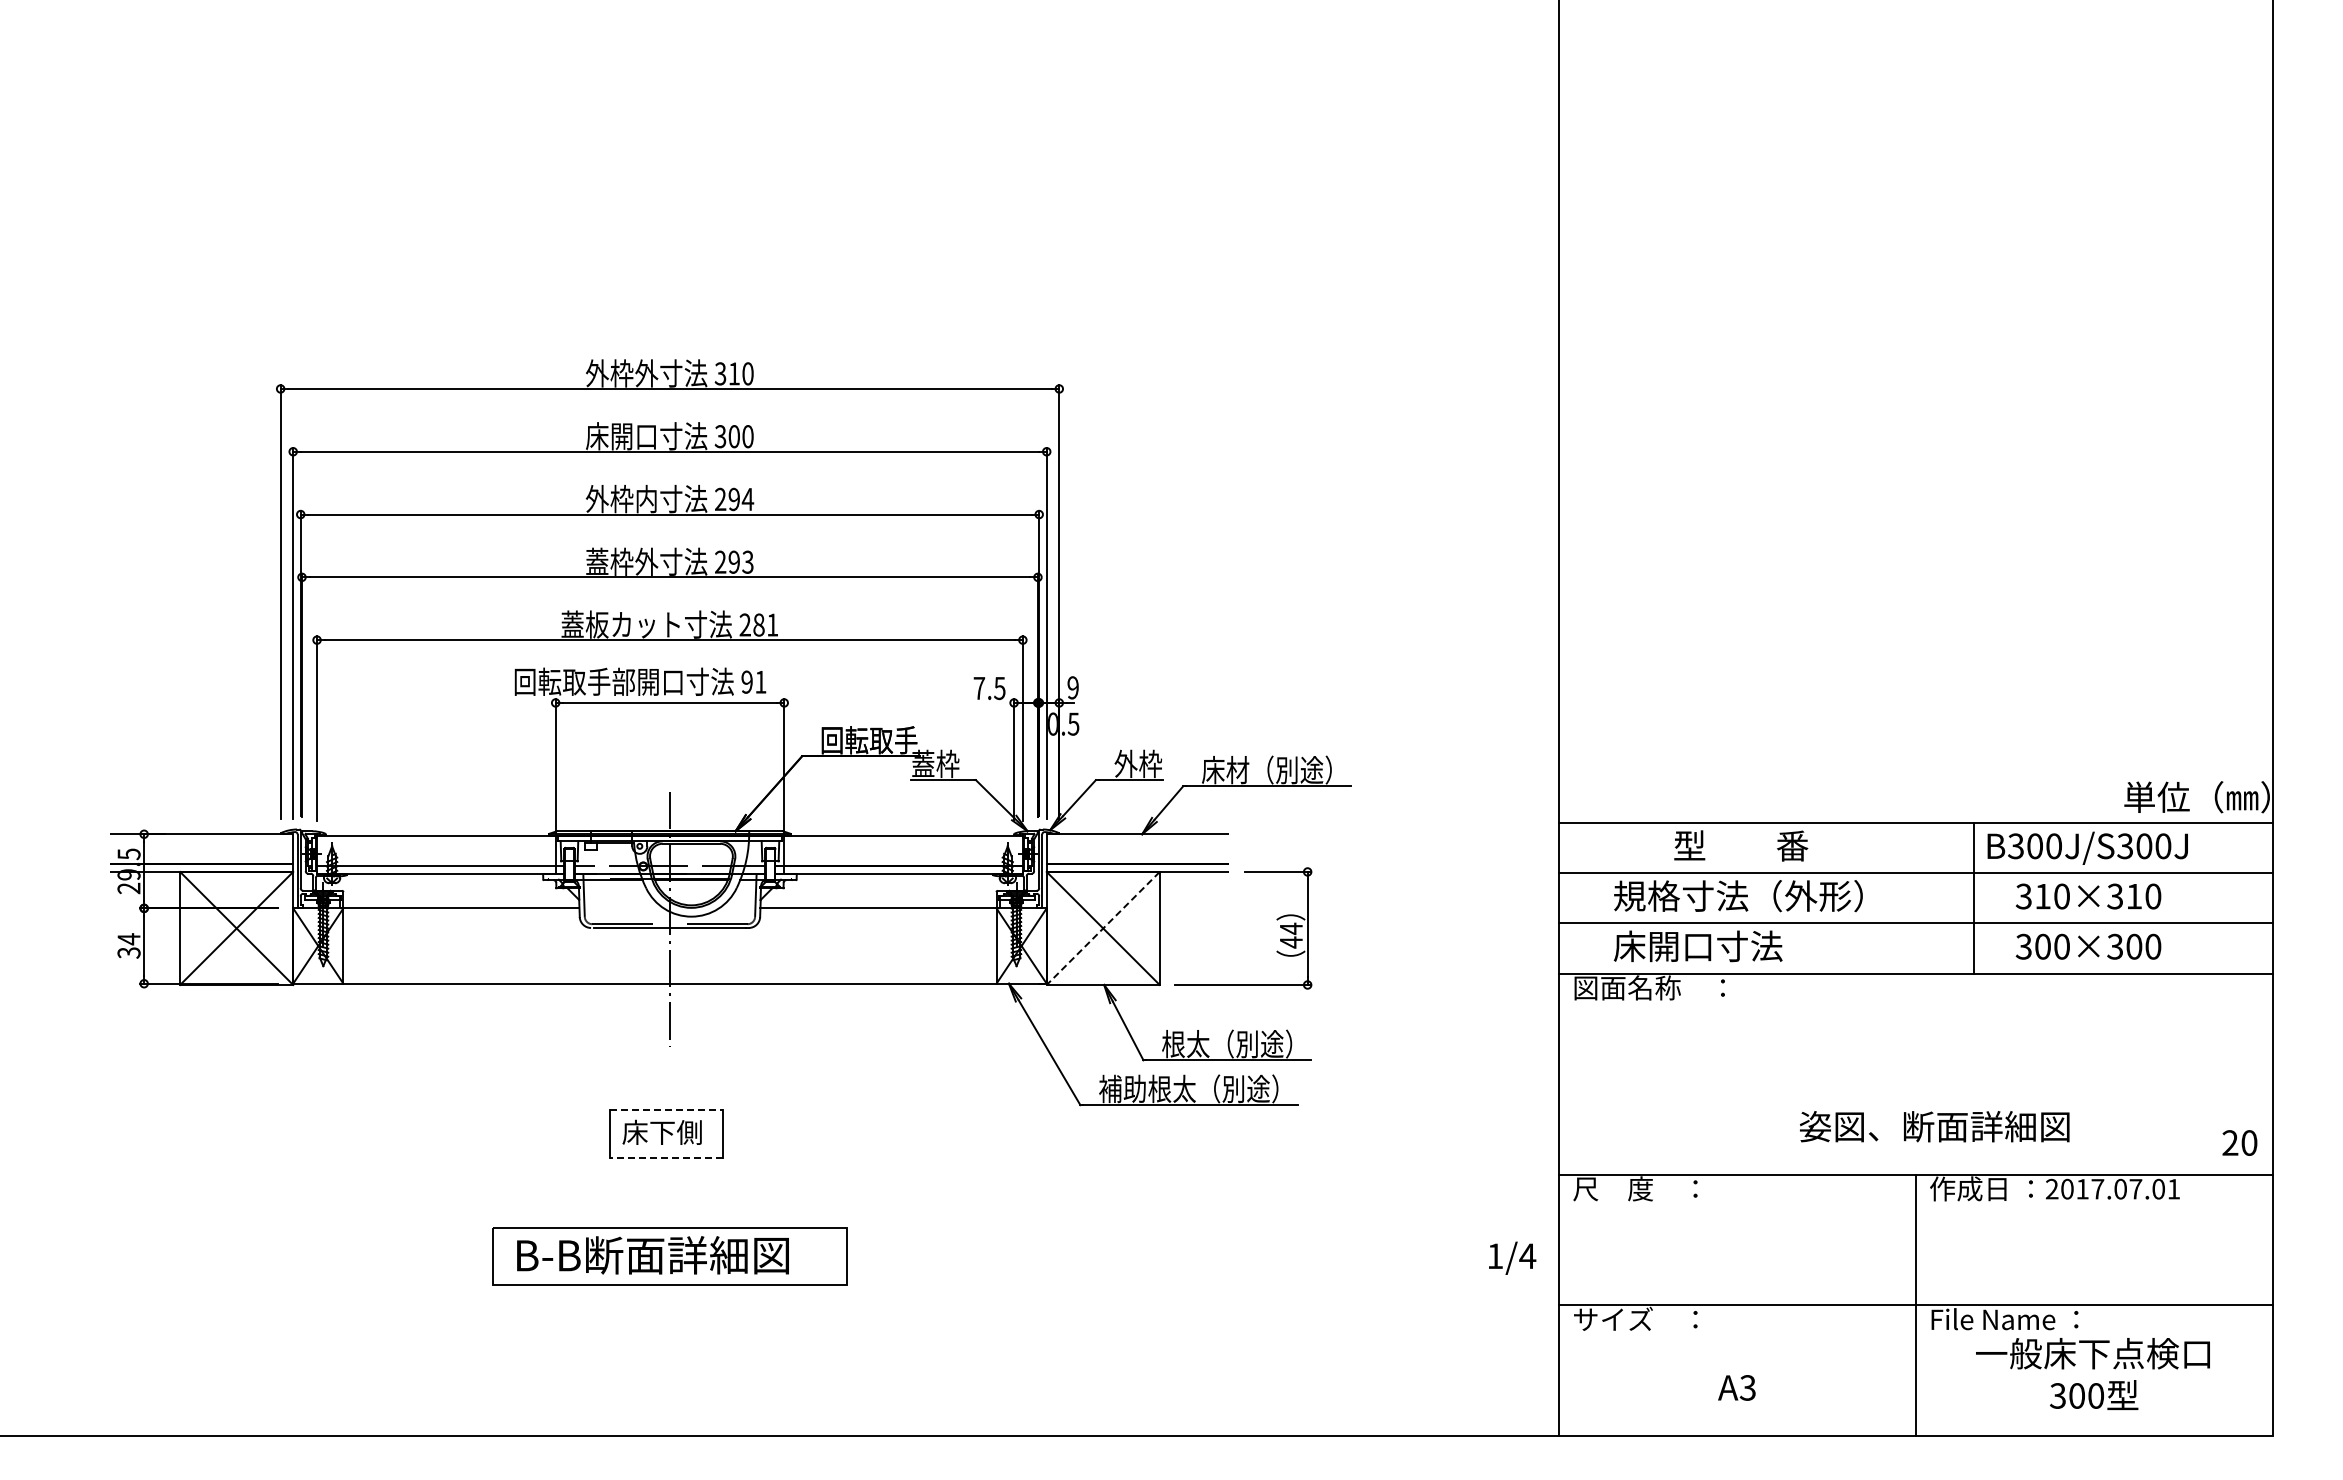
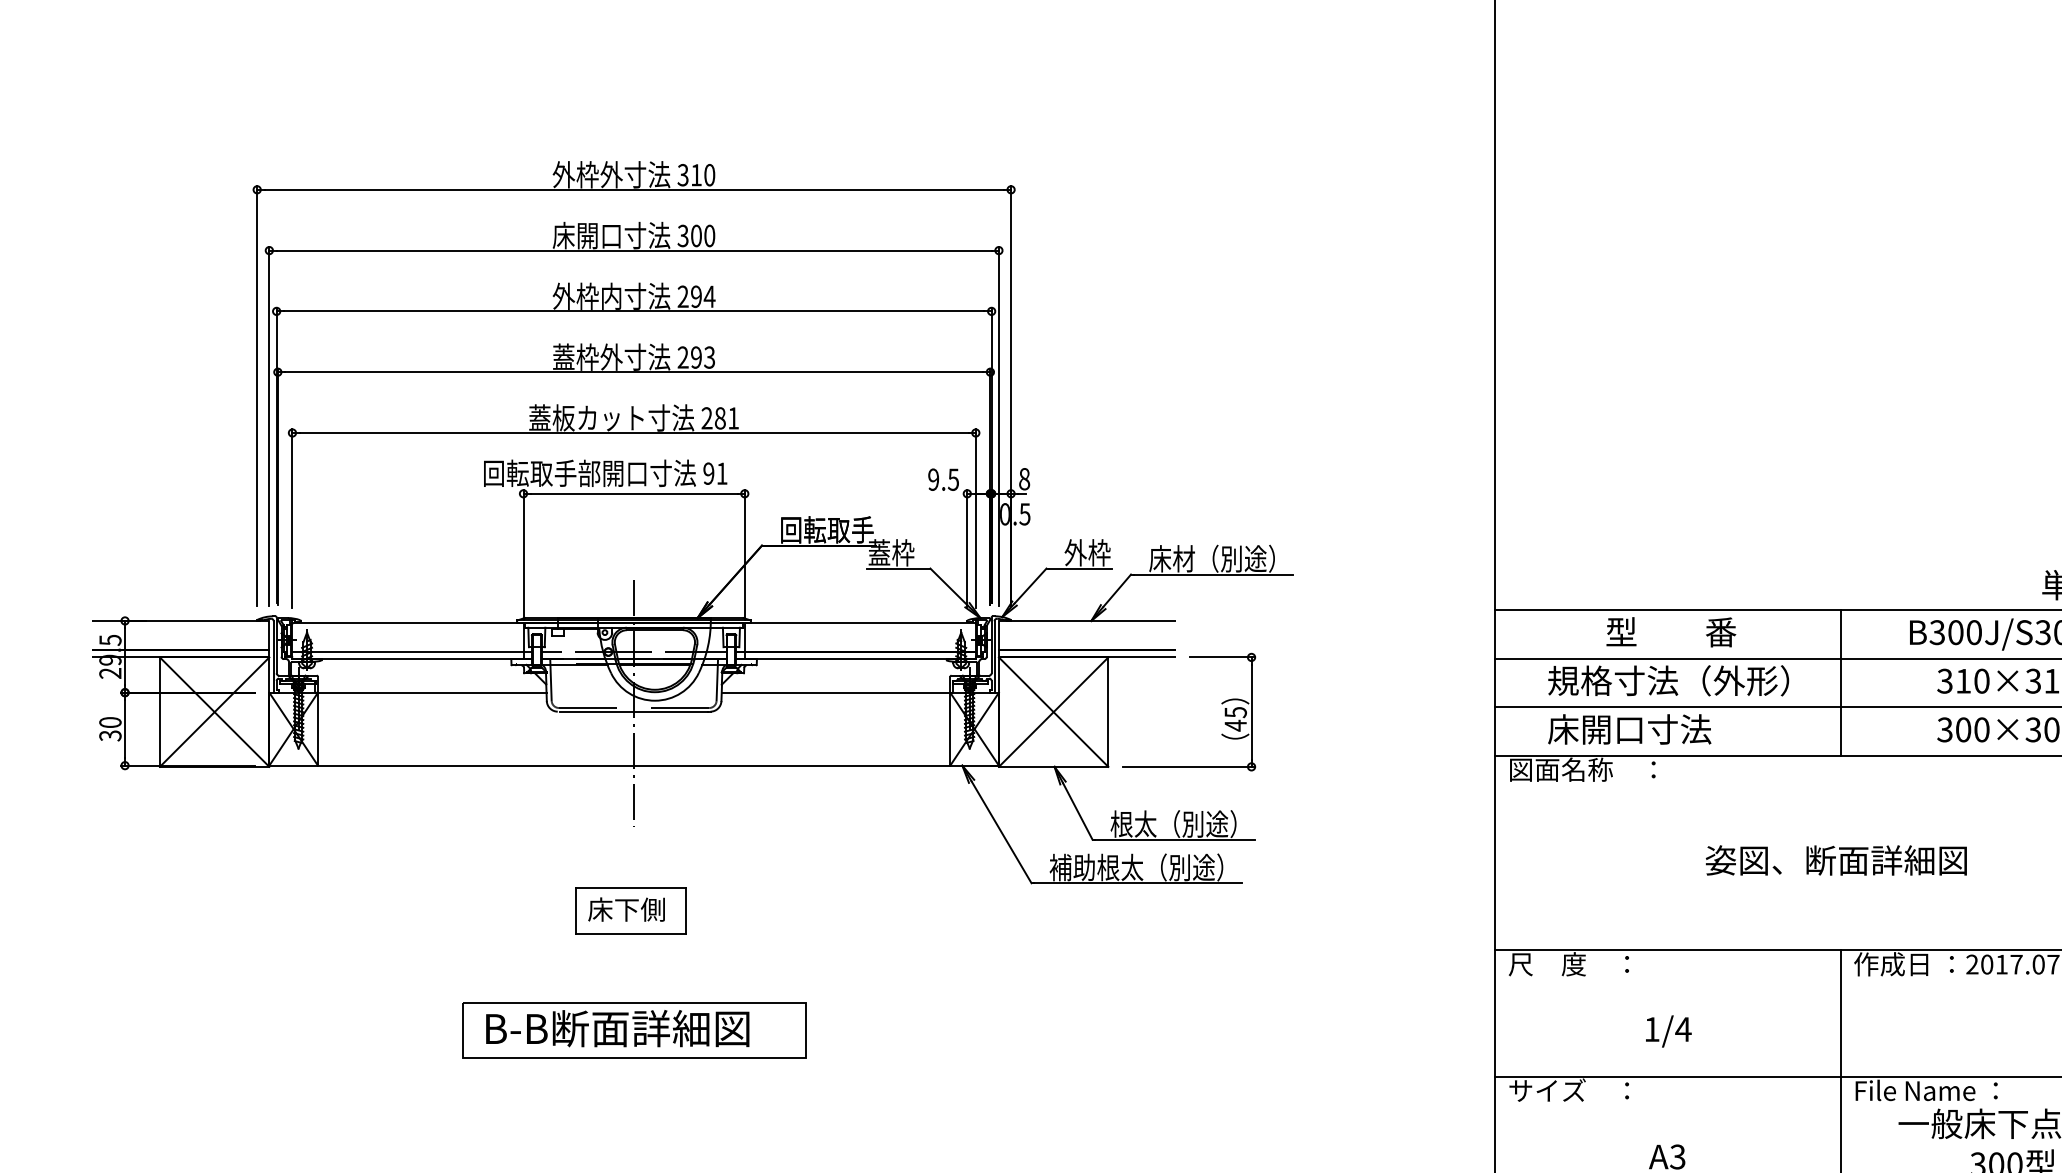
text: (1072, 687) -> (1023, 478), 9 -> 8
text: (979, 688) -> (933, 479), 7.5 -> 9.5
line: (1974, 897) -> (1841, 682), moved
line: (1103, 928) -> (1053, 712), dashed -> solid
text: (1291, 928) -> (1235, 712), 44 -> 45
text: (128, 939) -> (109, 722), 34 -> 30
line: (666, 1109) -> (630, 887), dashed -> solid
text: (1934, 1126) -> (1836, 860), moved
line: (666, 1157) -> (630, 933), dashed -> solid
text: (1512, 1257) -> (1668, 1030), moved

